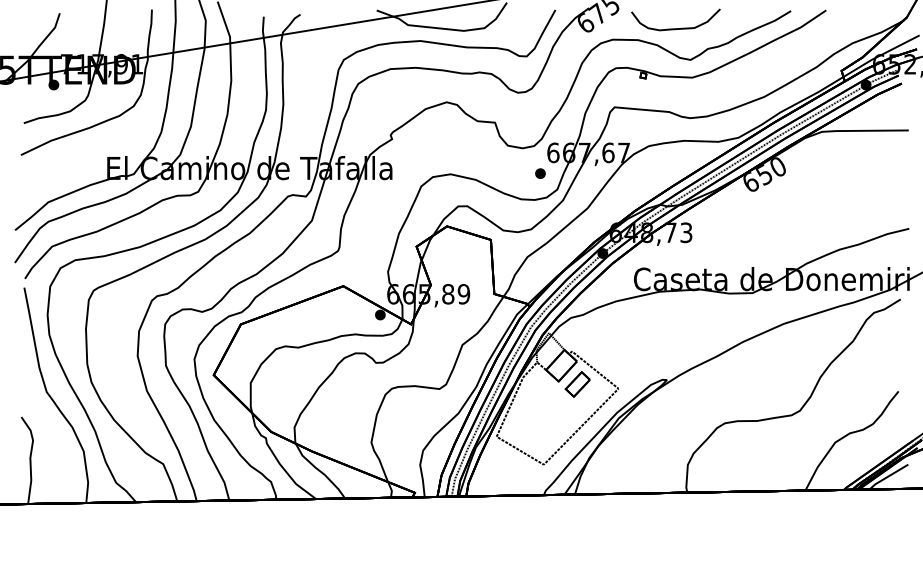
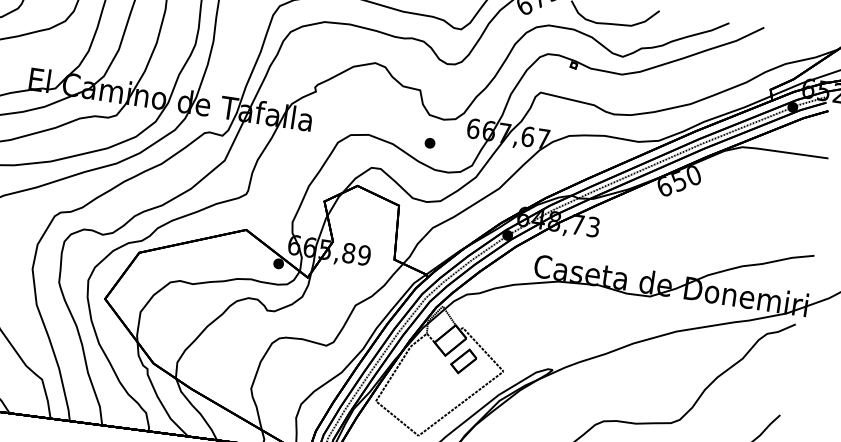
part: (540, 173) -> (430, 143), moved

